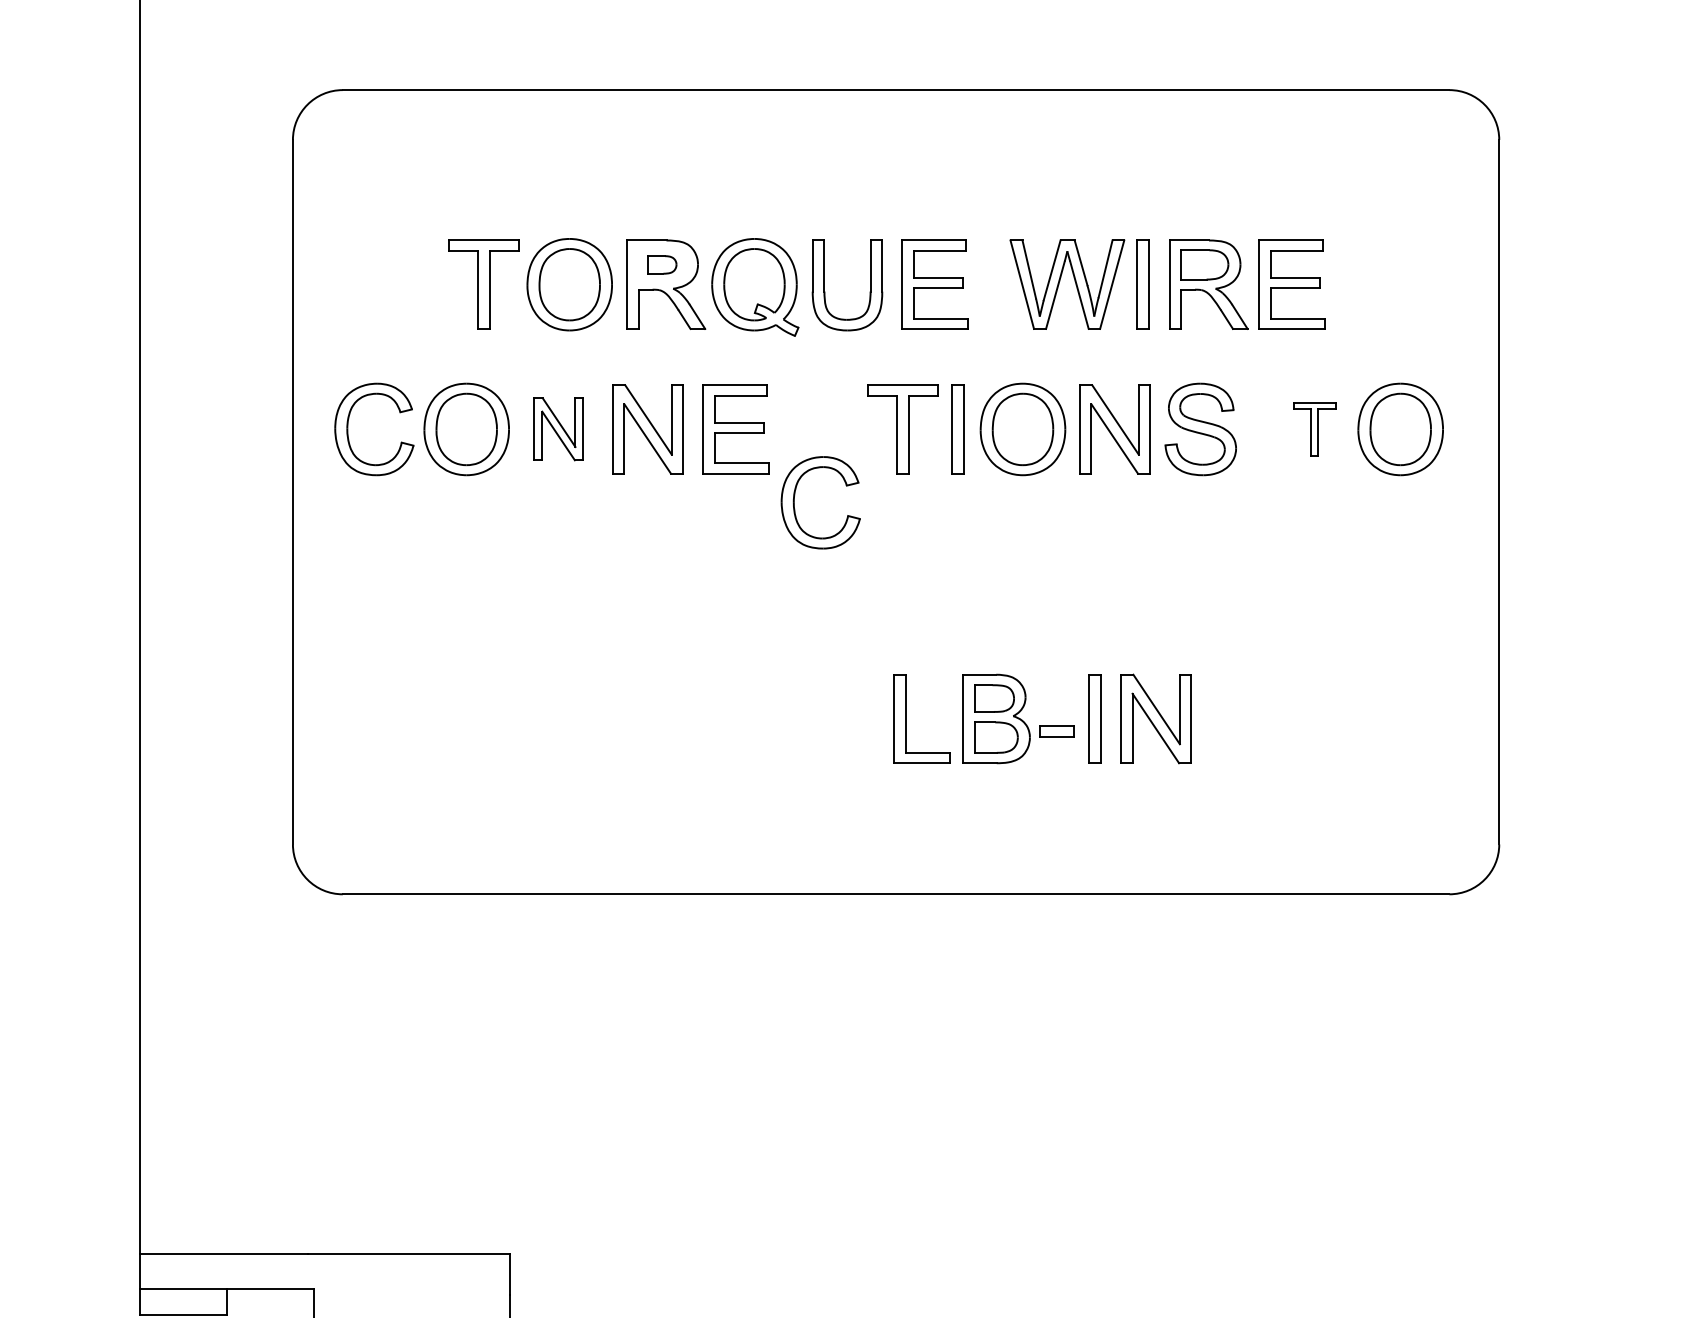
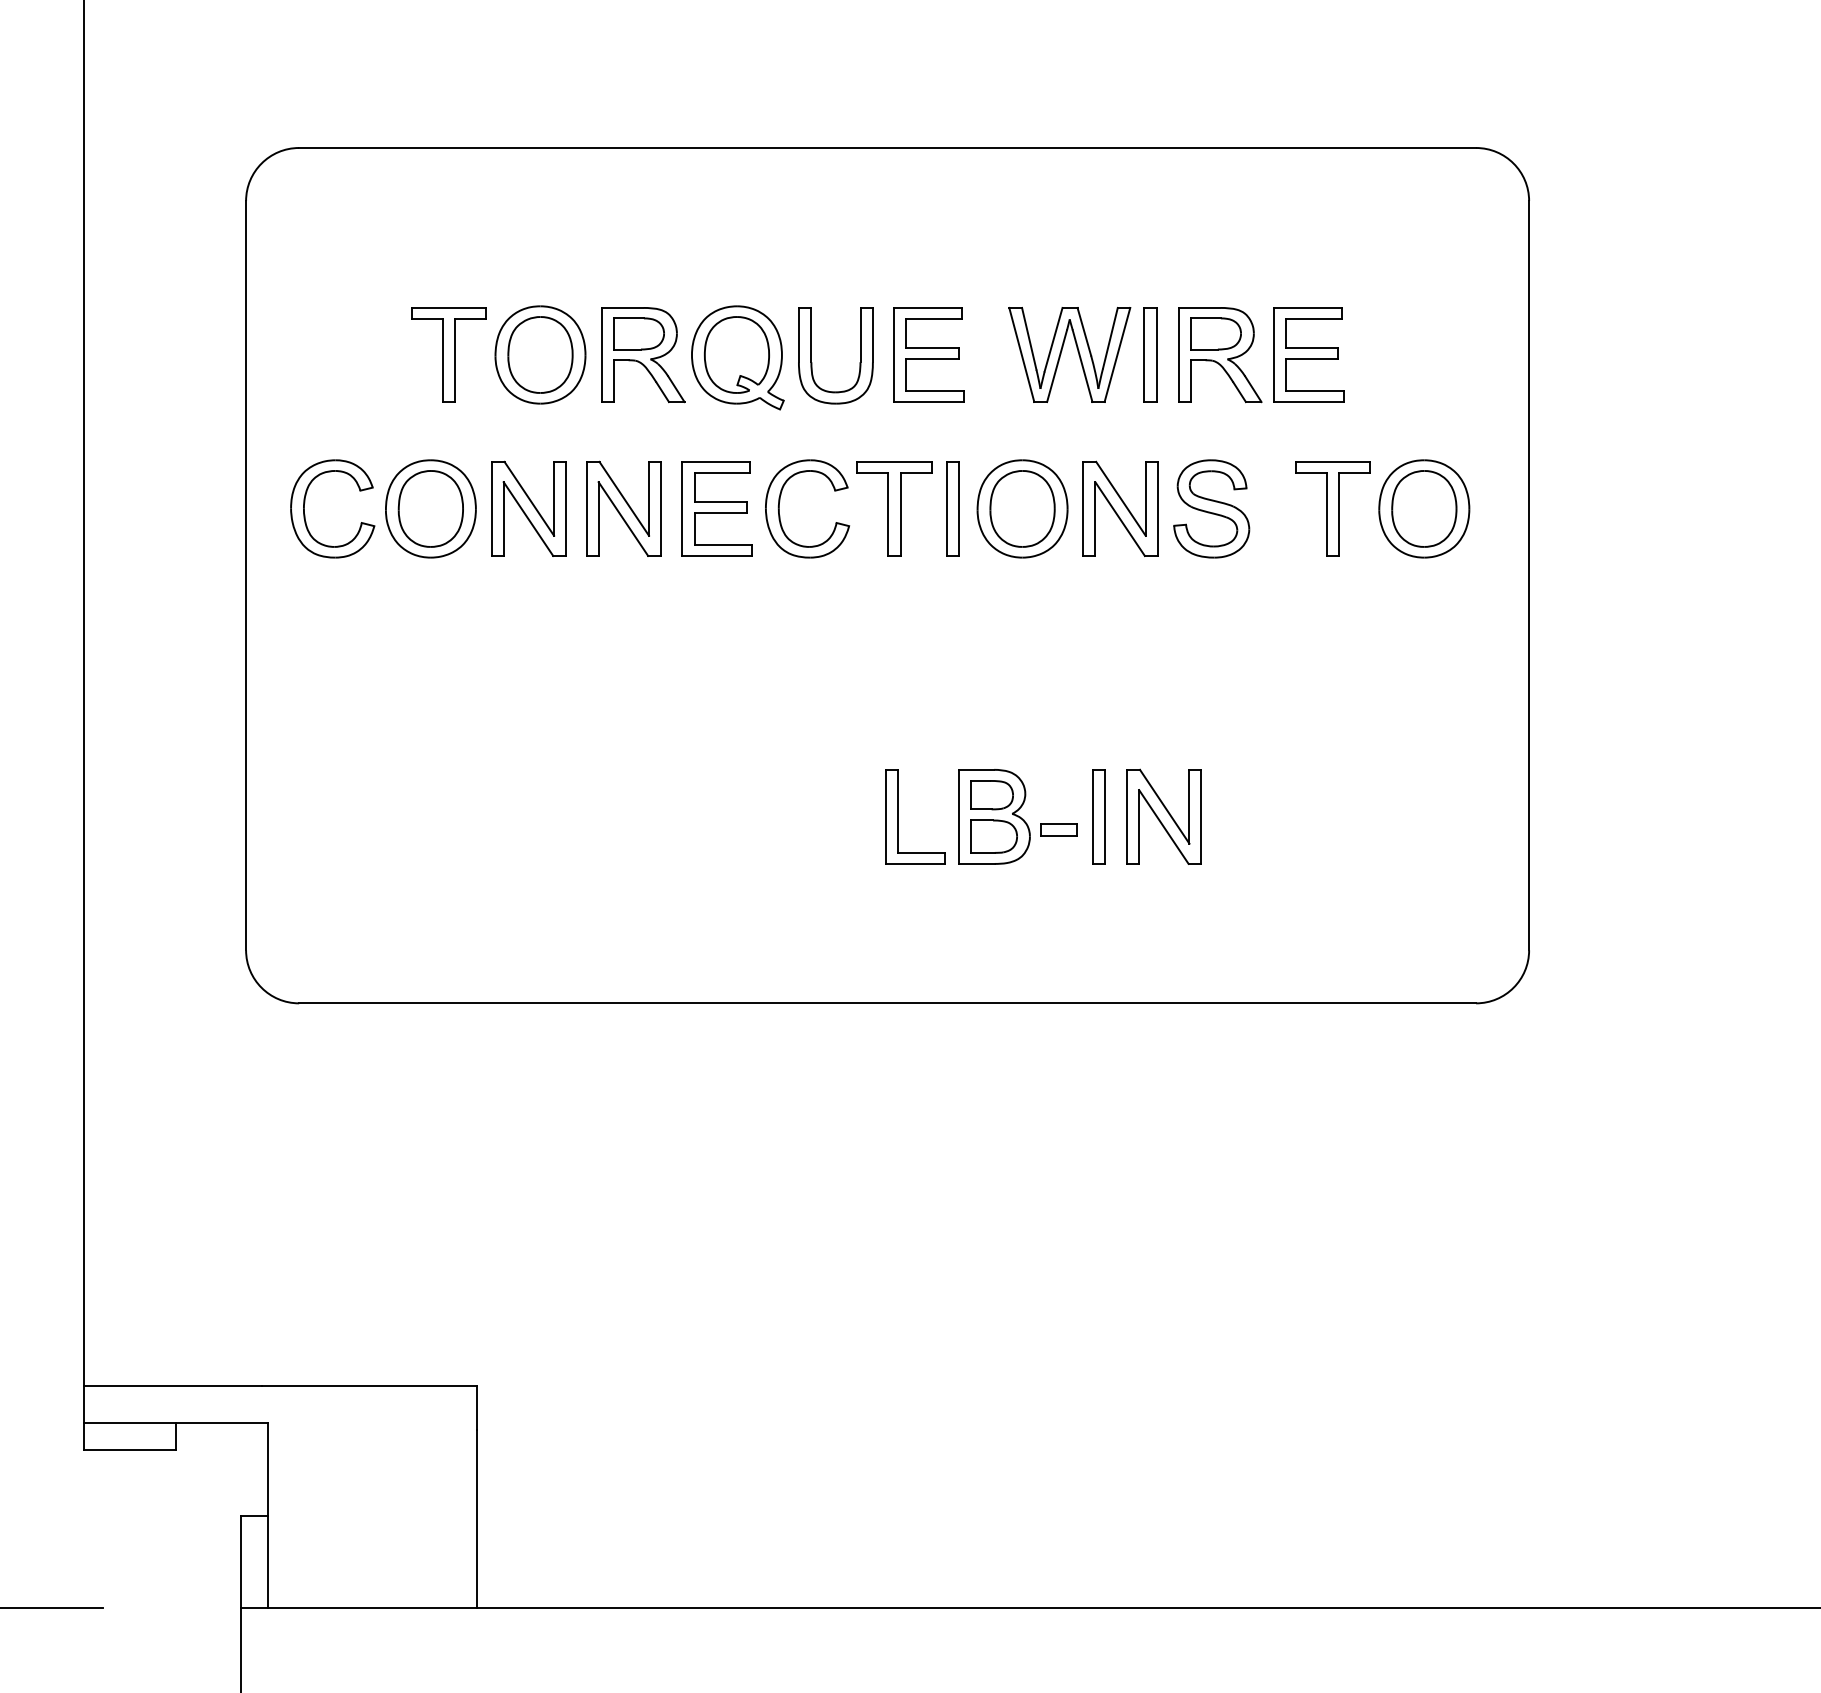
part: (661, 264) -> (638, 333), size x1.67
part: (558, 429) -> (528, 508), size x1.43
part: (1314, 429) -> (1332, 508), size x1.67
part: (795, 495) -> (780, 501), moved

